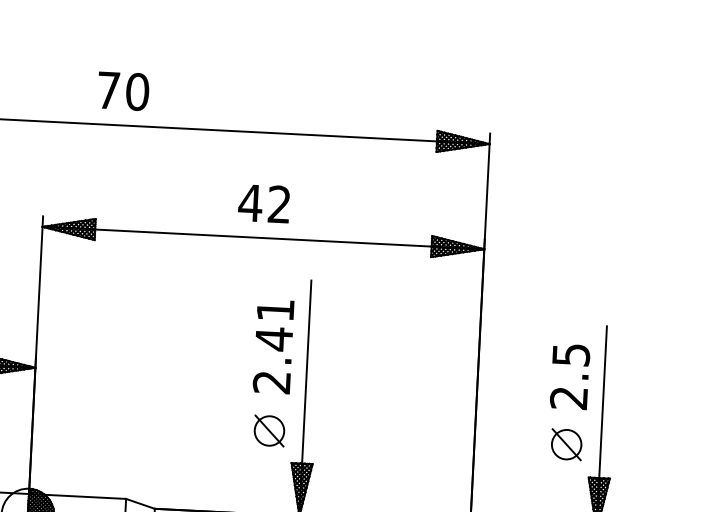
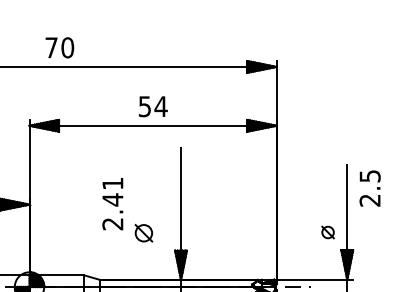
text: (122, 90) -> (59, 47), moved
text: (264, 203) -> (152, 106), 42 -> 54
text: (272, 347) -> (112, 204), moved
text: (568, 376) -> (369, 188), moved
part: (268, 431) -> (143, 233), moved
part: (565, 444) -> (327, 232), size x0.7

